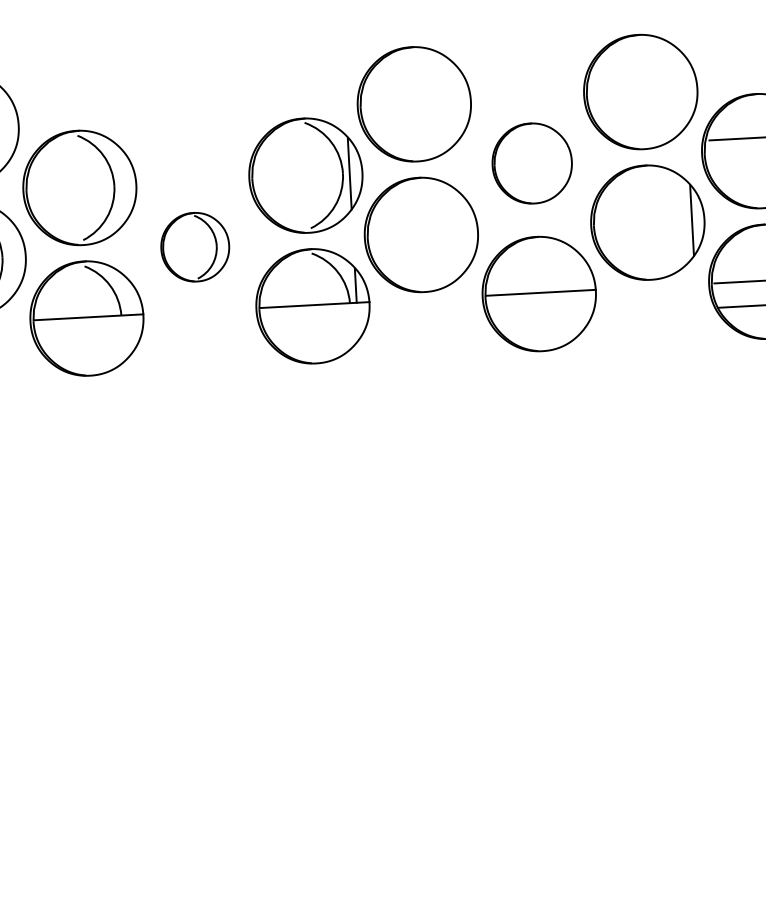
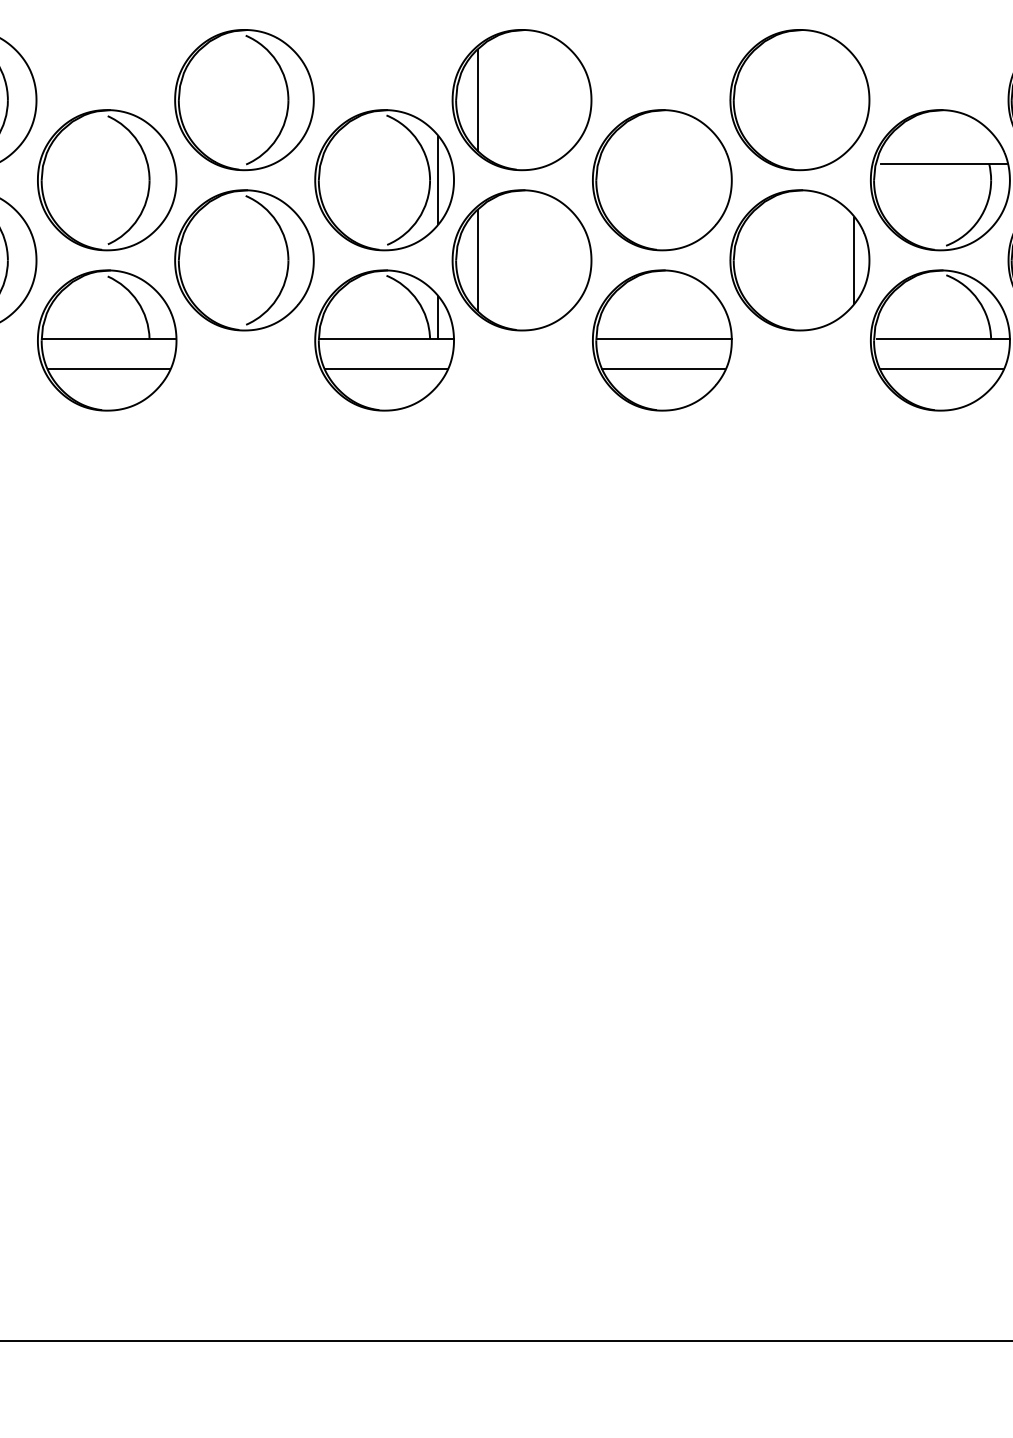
line: (378, 105) -> (478, 99), added
part: (188, 116) -> (244, 100), added
part: (532, 163) -> (662, 180), size x1.43
line: (385, 236) -> (478, 260), added
part: (195, 247) -> (244, 260), size x1.67
line: (541, 317) -> (663, 369), added
line: (314, 329) -> (385, 369), added
line: (89, 342) -> (108, 369), added

